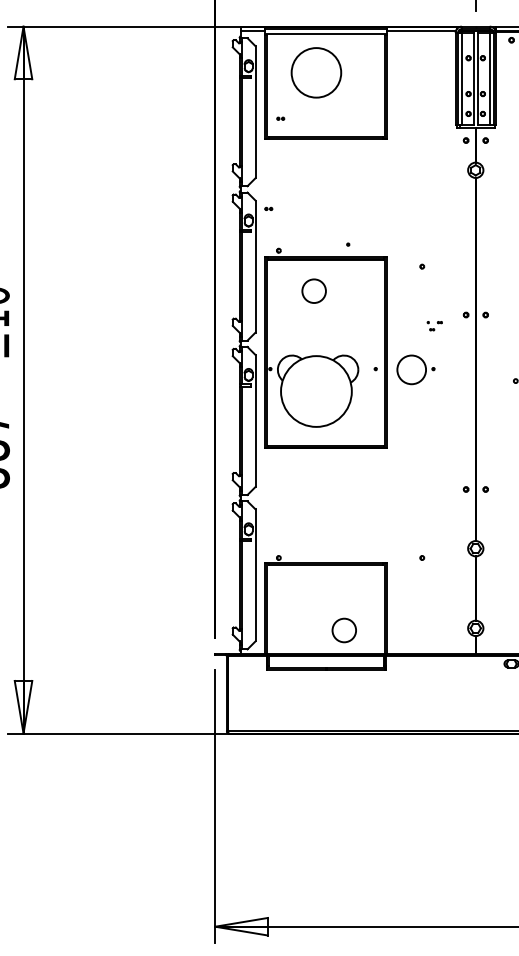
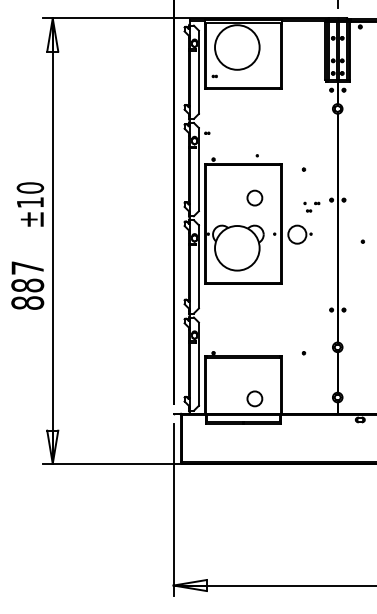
circle: (316, 72) -> (237, 47), size x1.43
circle: (313, 290) -> (254, 197), moved
part: (434, 325) -> (311, 206), size x1.67

